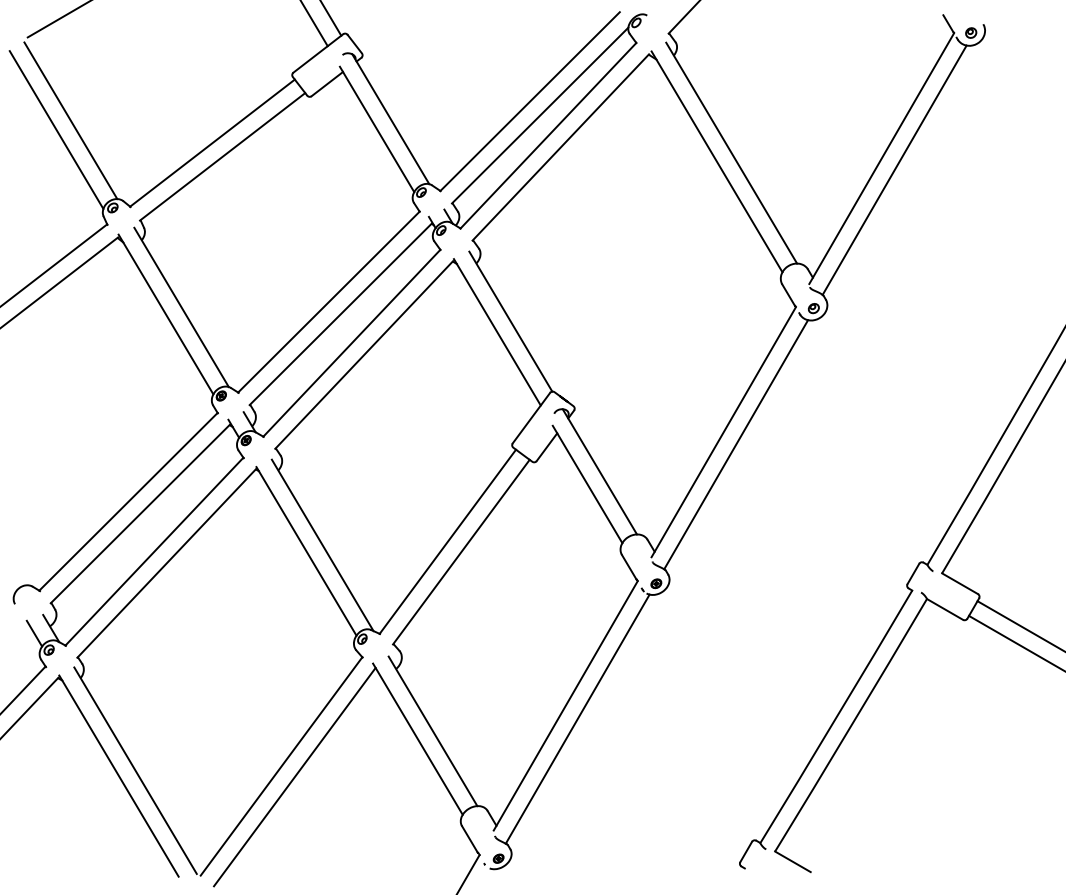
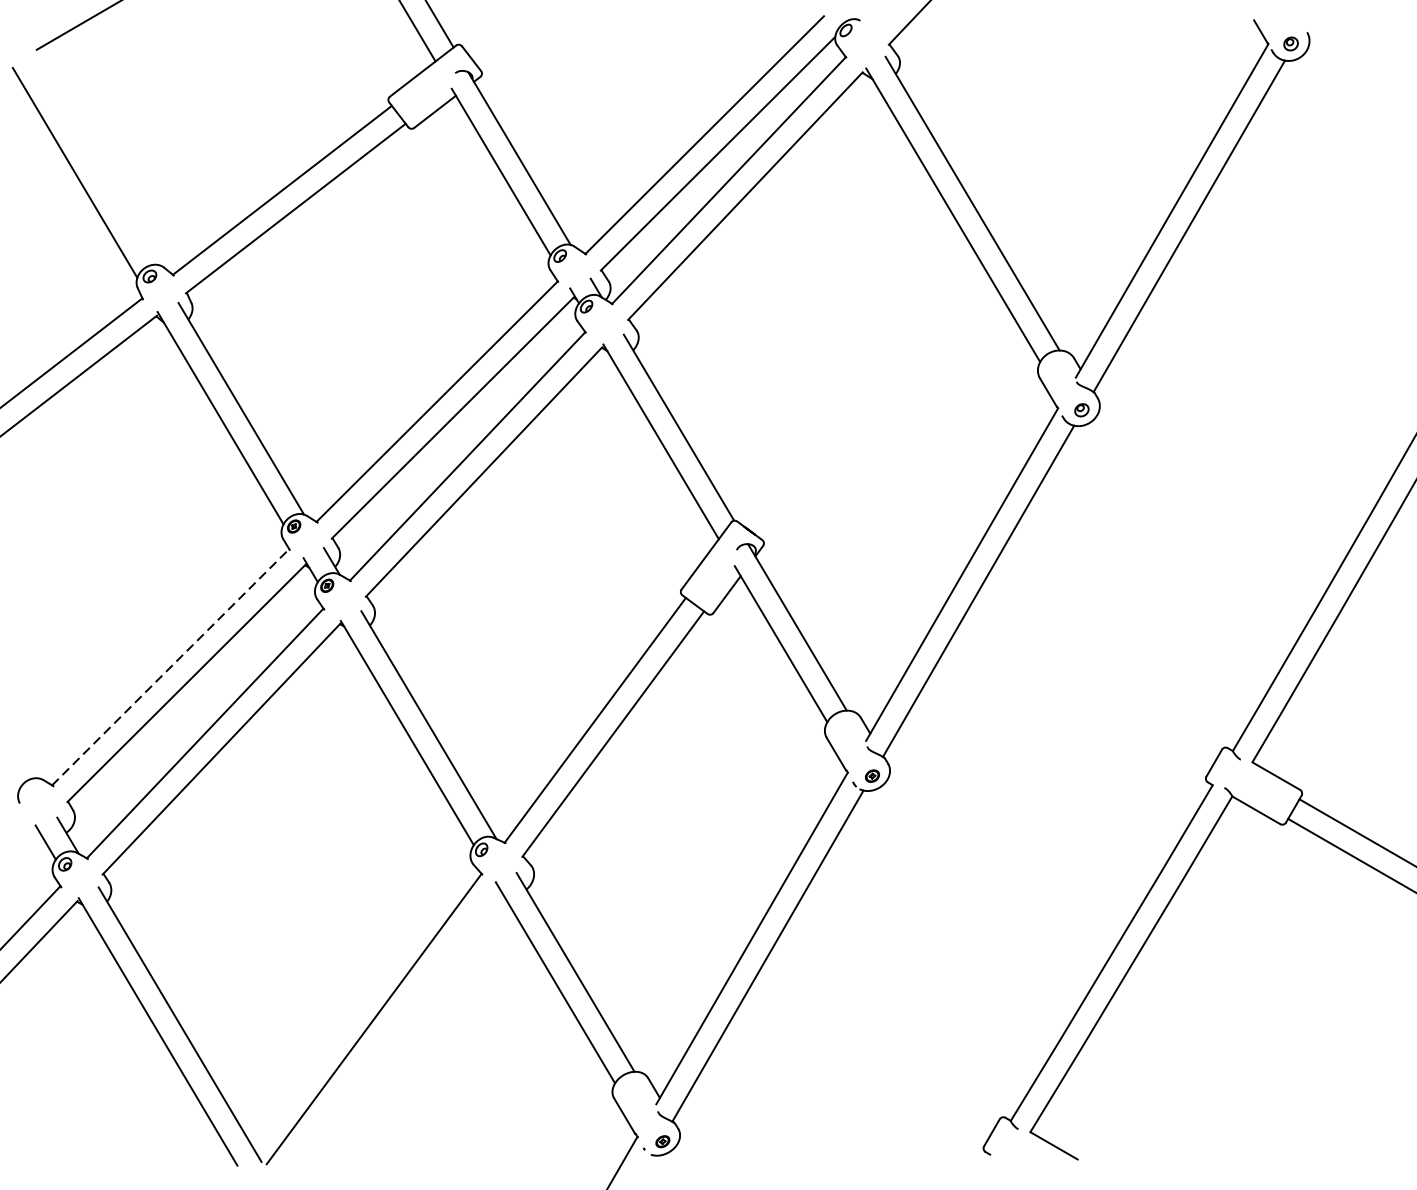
line: (70, 120) -> (93, 160), removed
line: (128, 501) -> (170, 666), solid -> dashed
line: (294, 776) -> (391, 1032), removed

